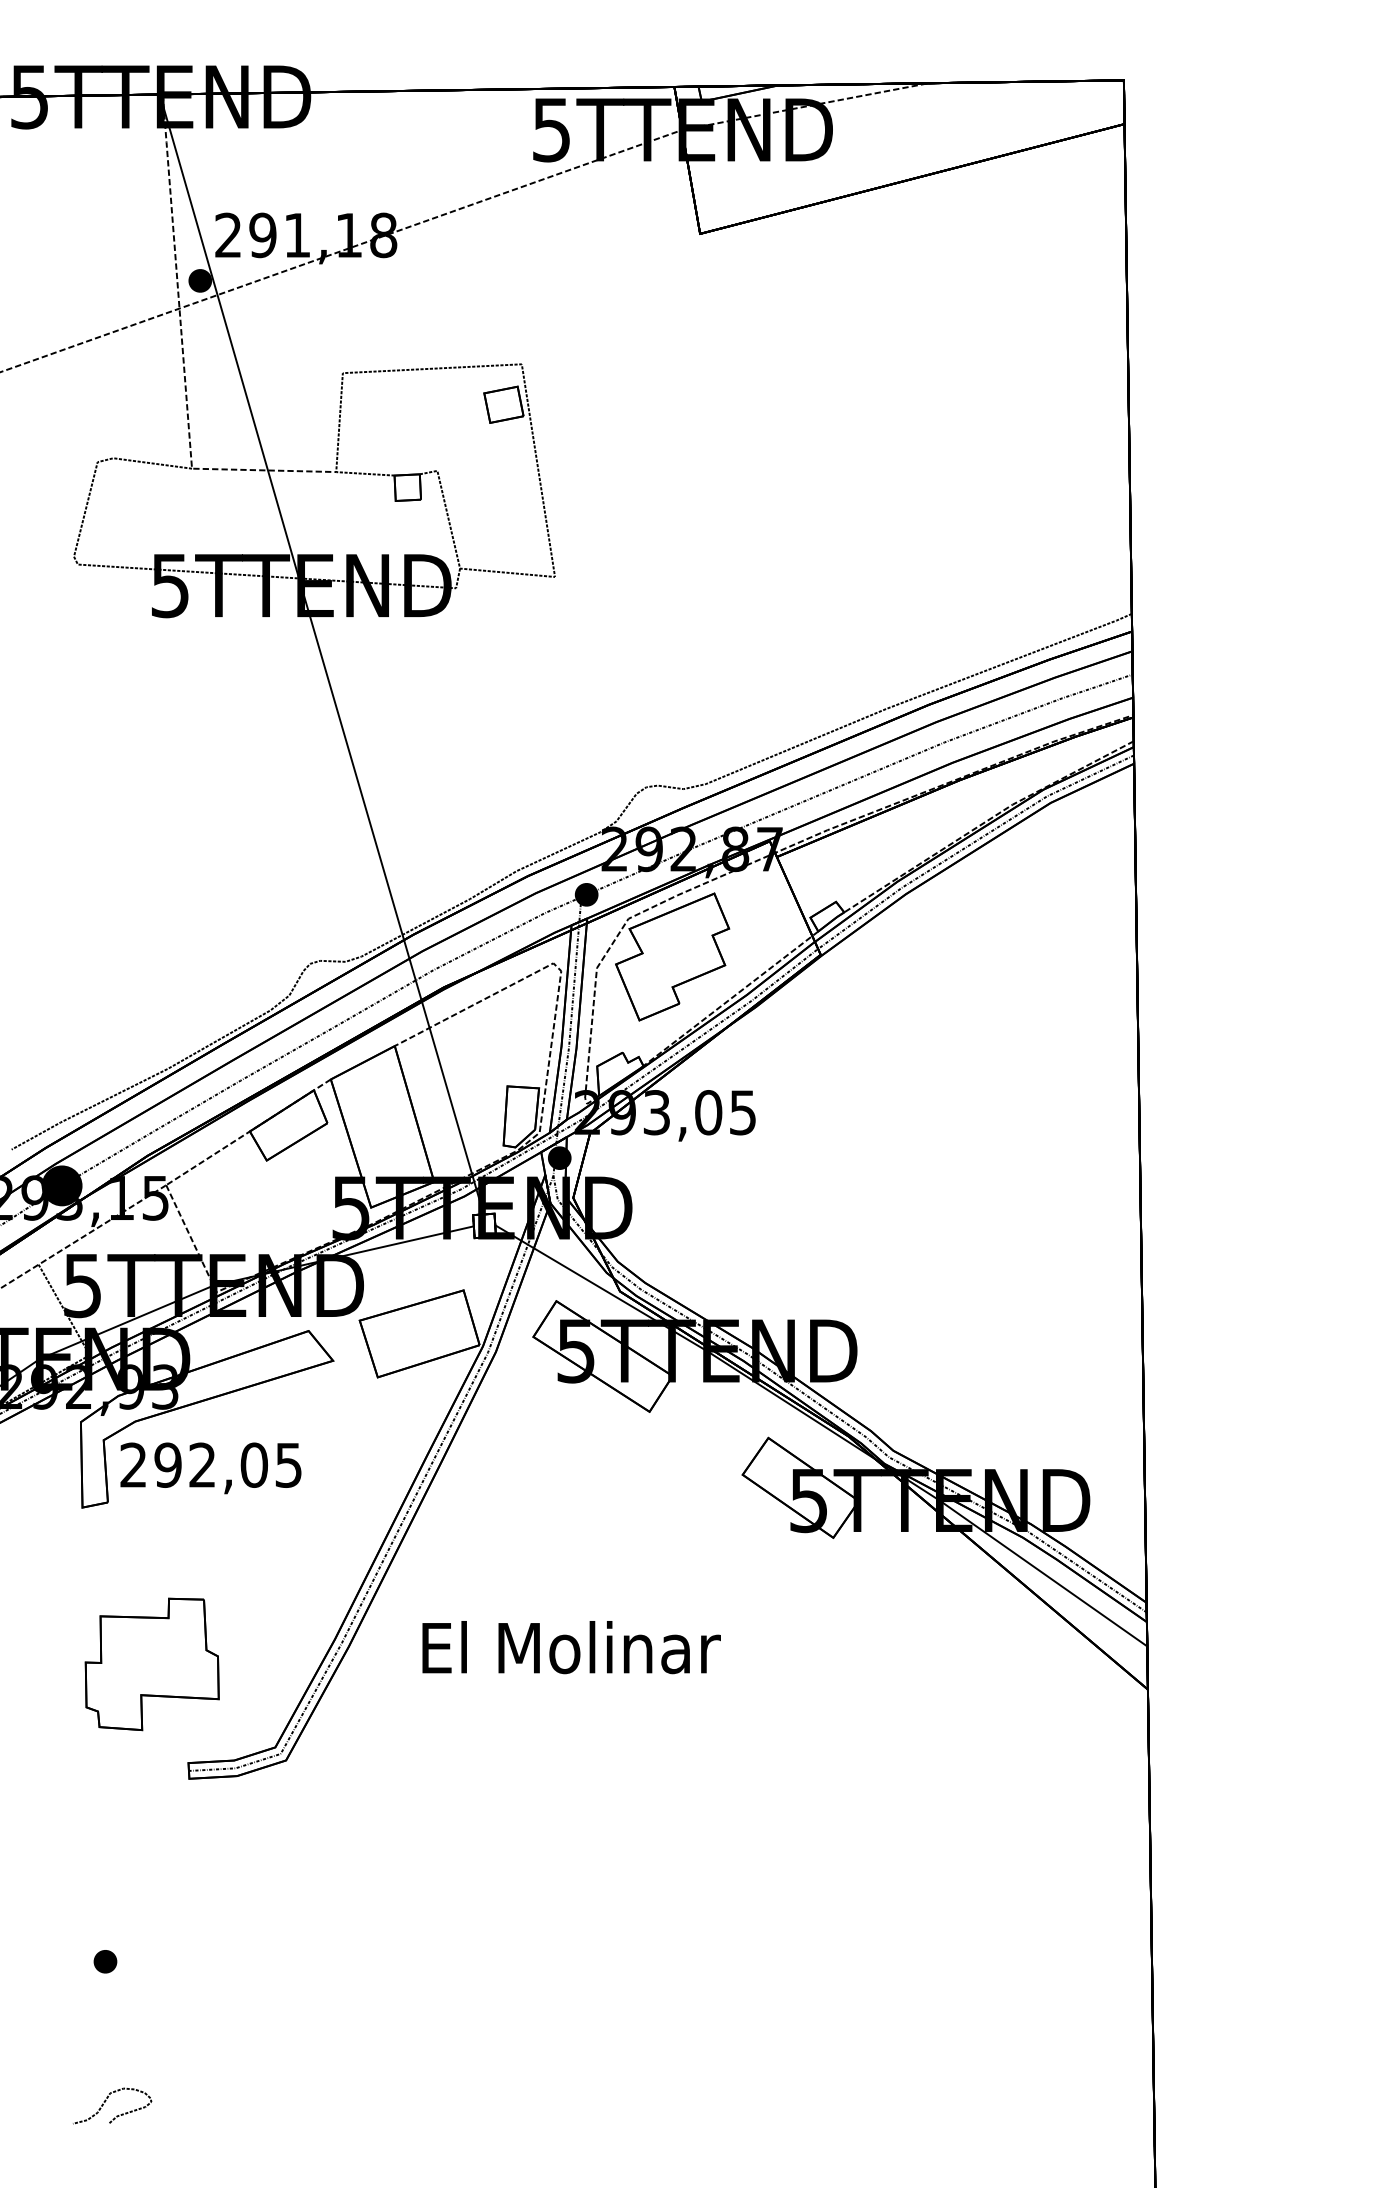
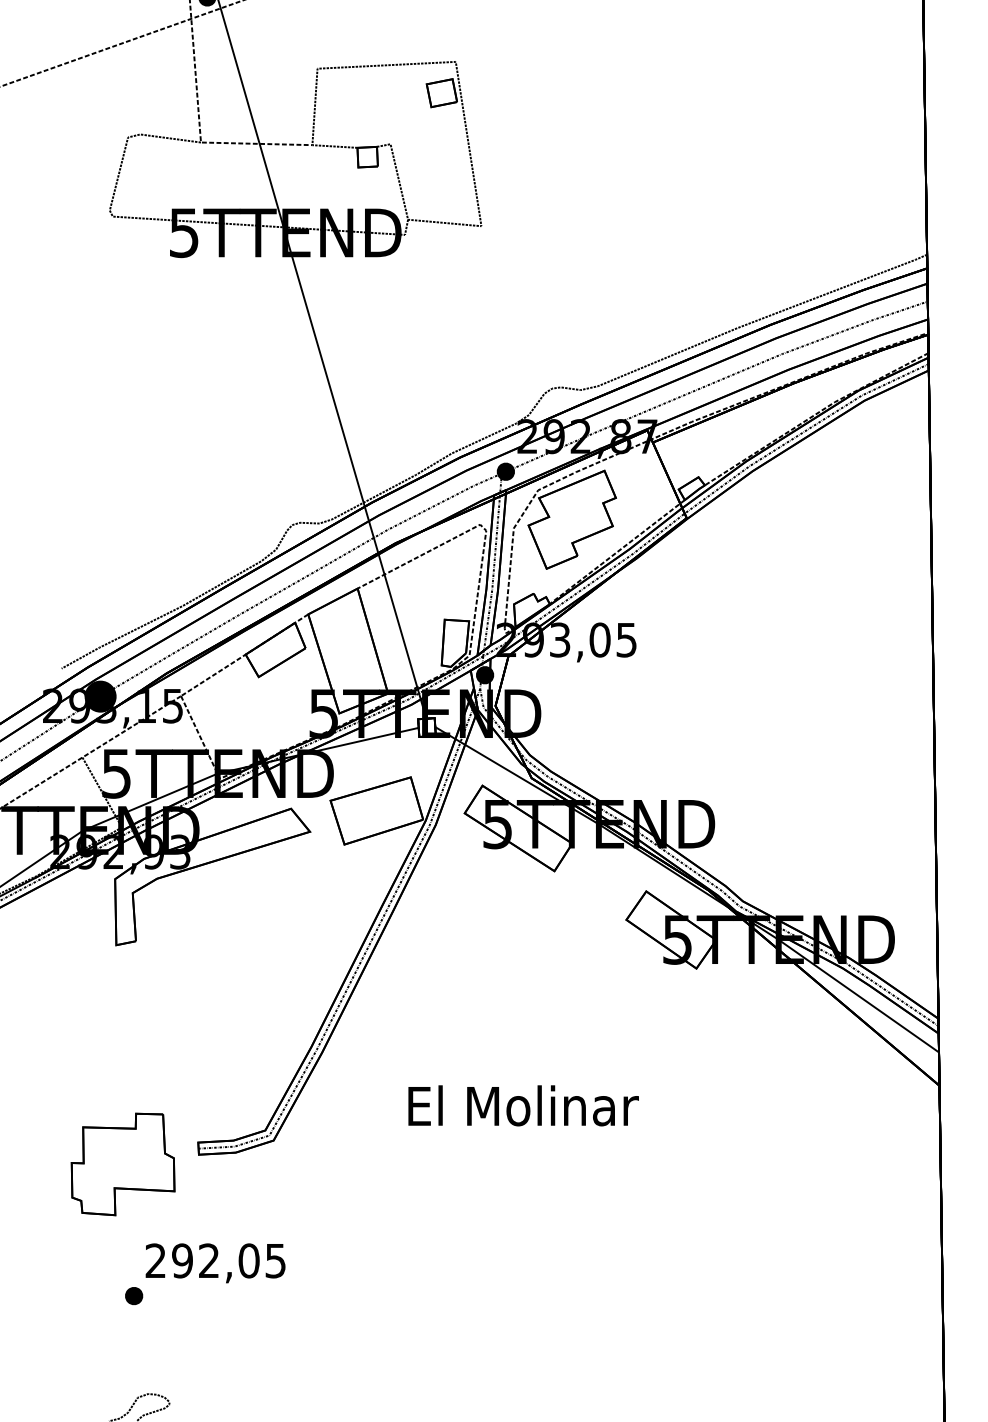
text: (210, 1468) -> (215, 1263), moved
text: (571, 1647) -> (523, 1105), moved
part: (151, 1664) -> (122, 1164), moved

